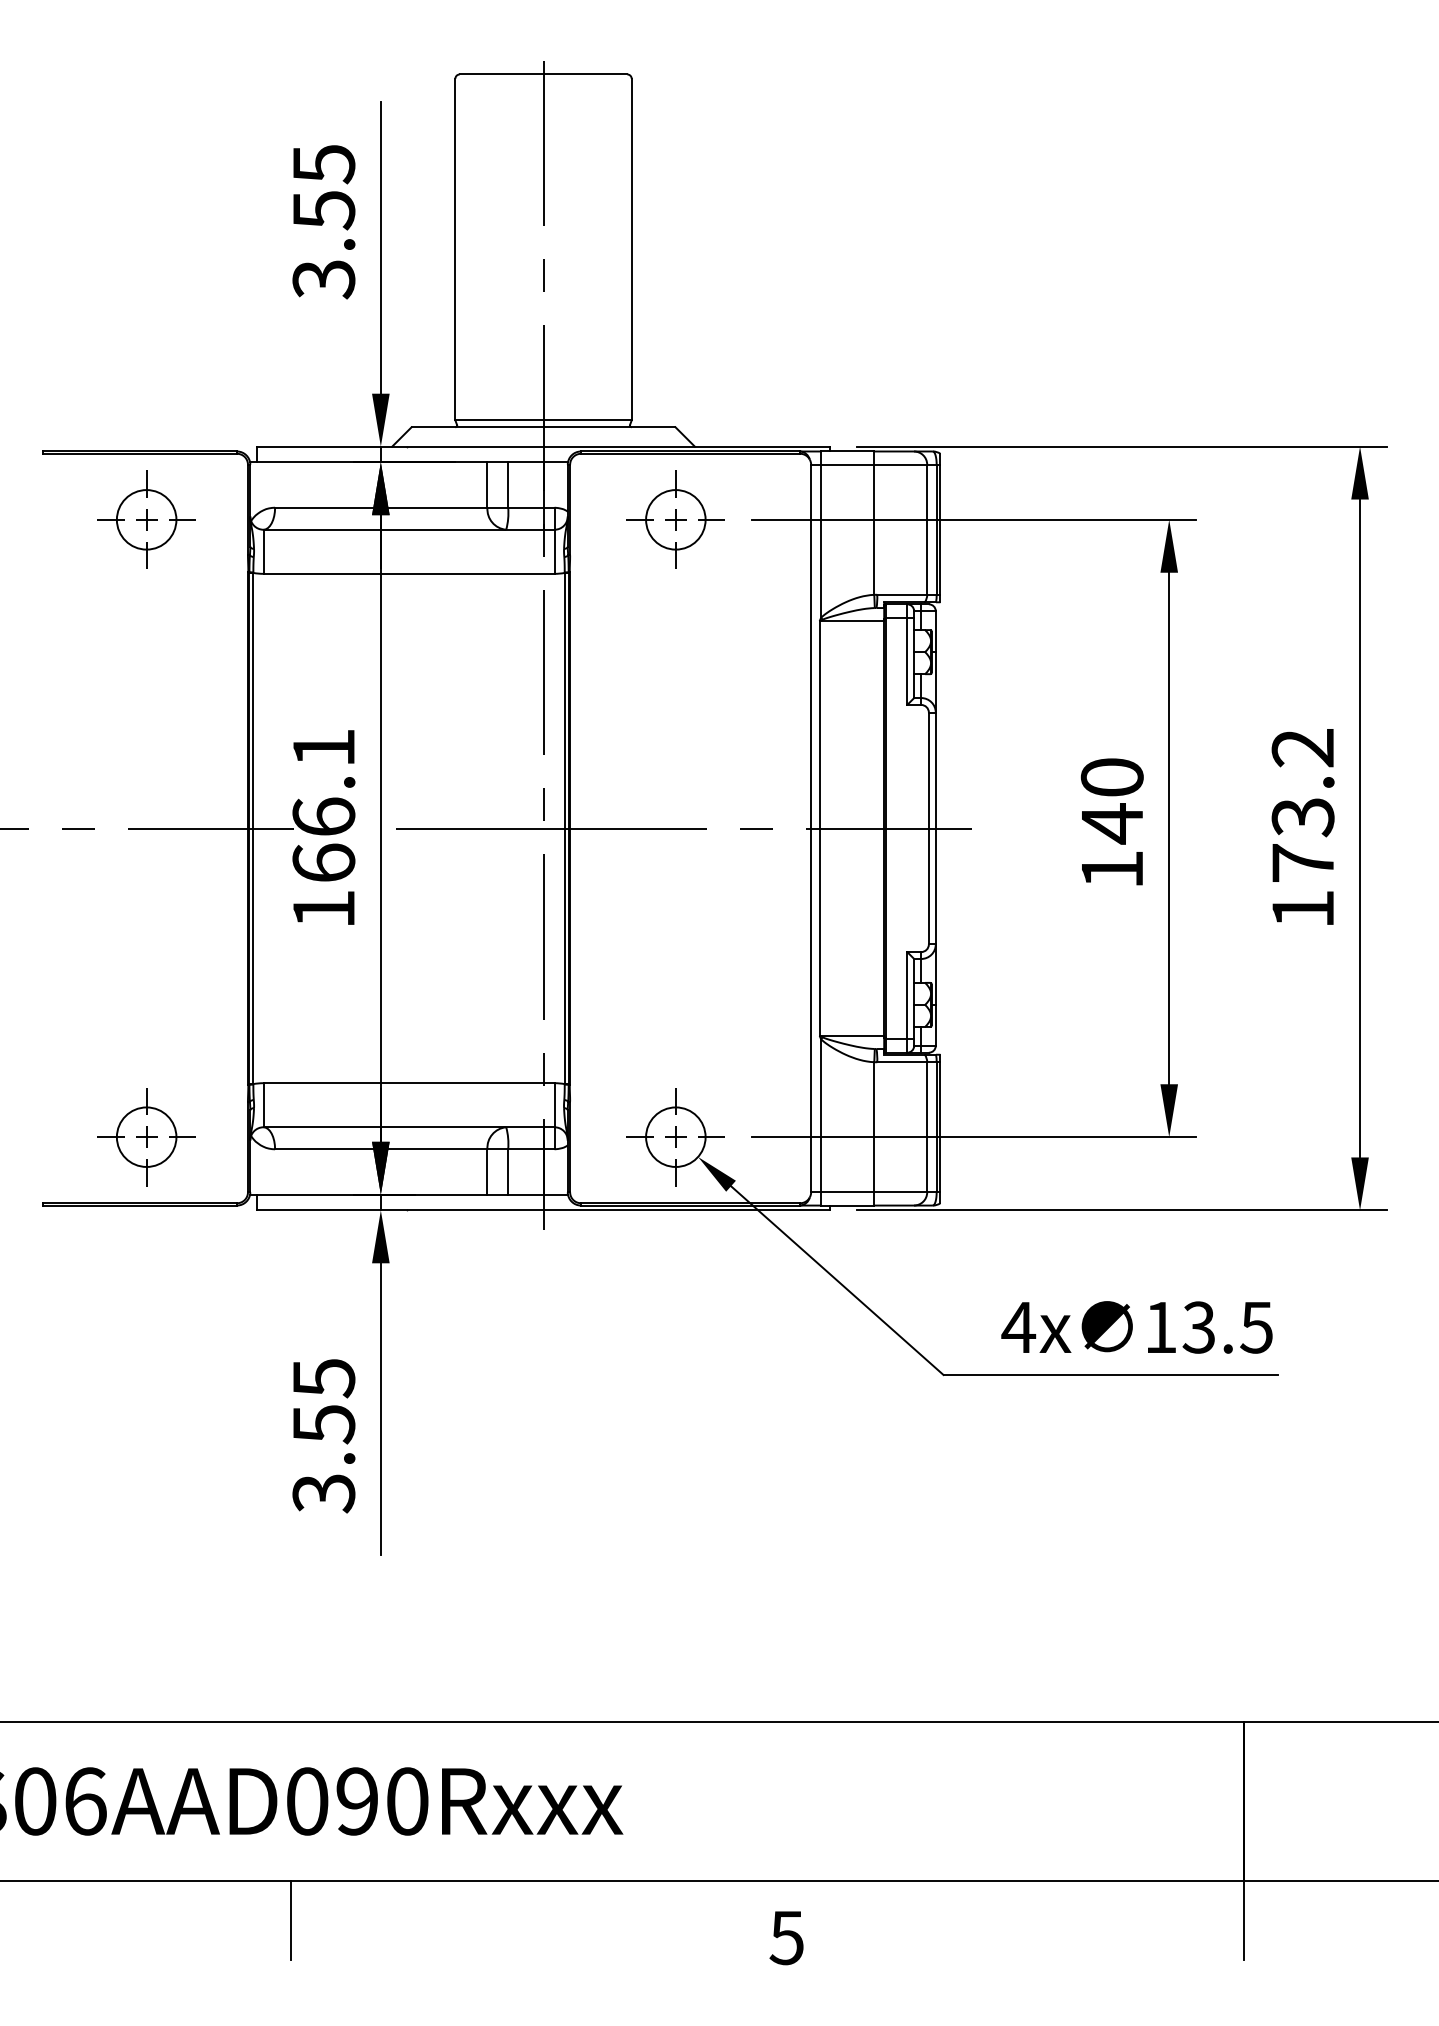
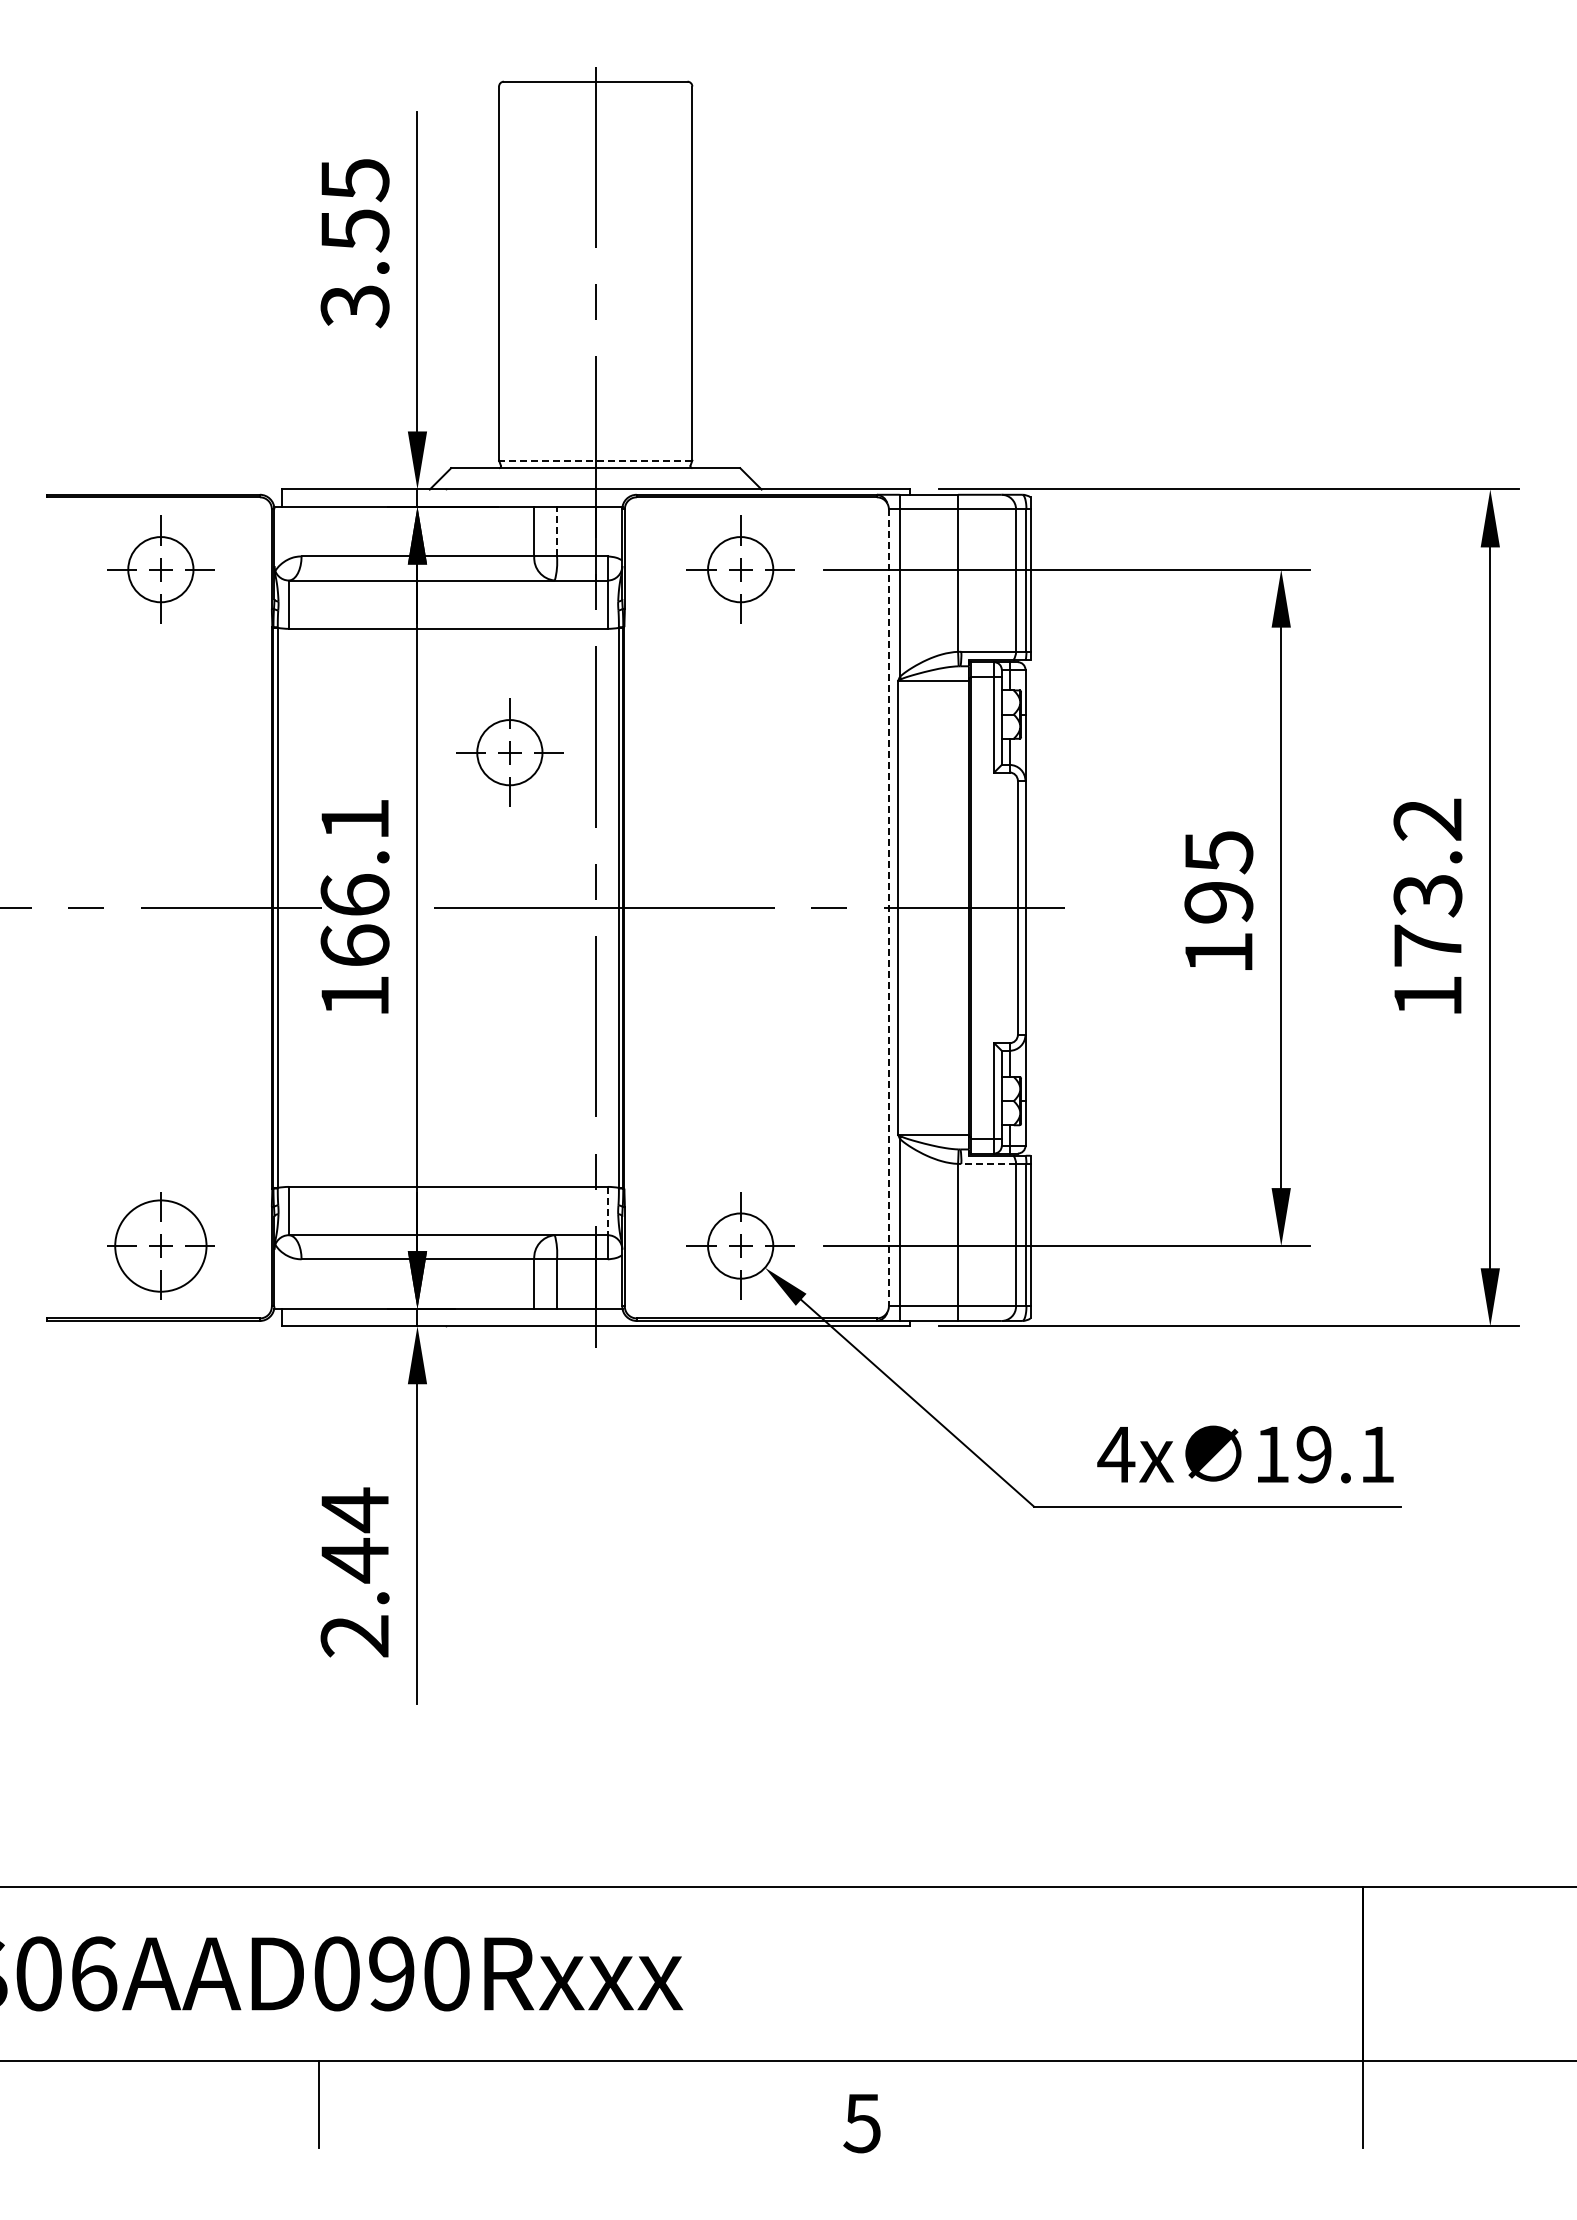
line: (543, 420) -> (595, 460), solid -> dashed
line: (507, 485) -> (556, 531), solid -> dashed
part: (464, 686) -> (509, 752), added
text: (1111, 801) -> (1218, 878), 140 -> 195
line: (810, 828) -> (888, 907), solid -> dashed
line: (902, 1061) -> (988, 1163), solid -> dashed
line: (554, 1105) -> (607, 1211), solid -> dashed
circle: (146, 1136) -> (160, 1245), size x1.4
text: (1226, 1327) -> (1344, 1454), 13.5 -> 19.1
text: (323, 1435) -> (354, 1572), 3.55 -> 2.44

